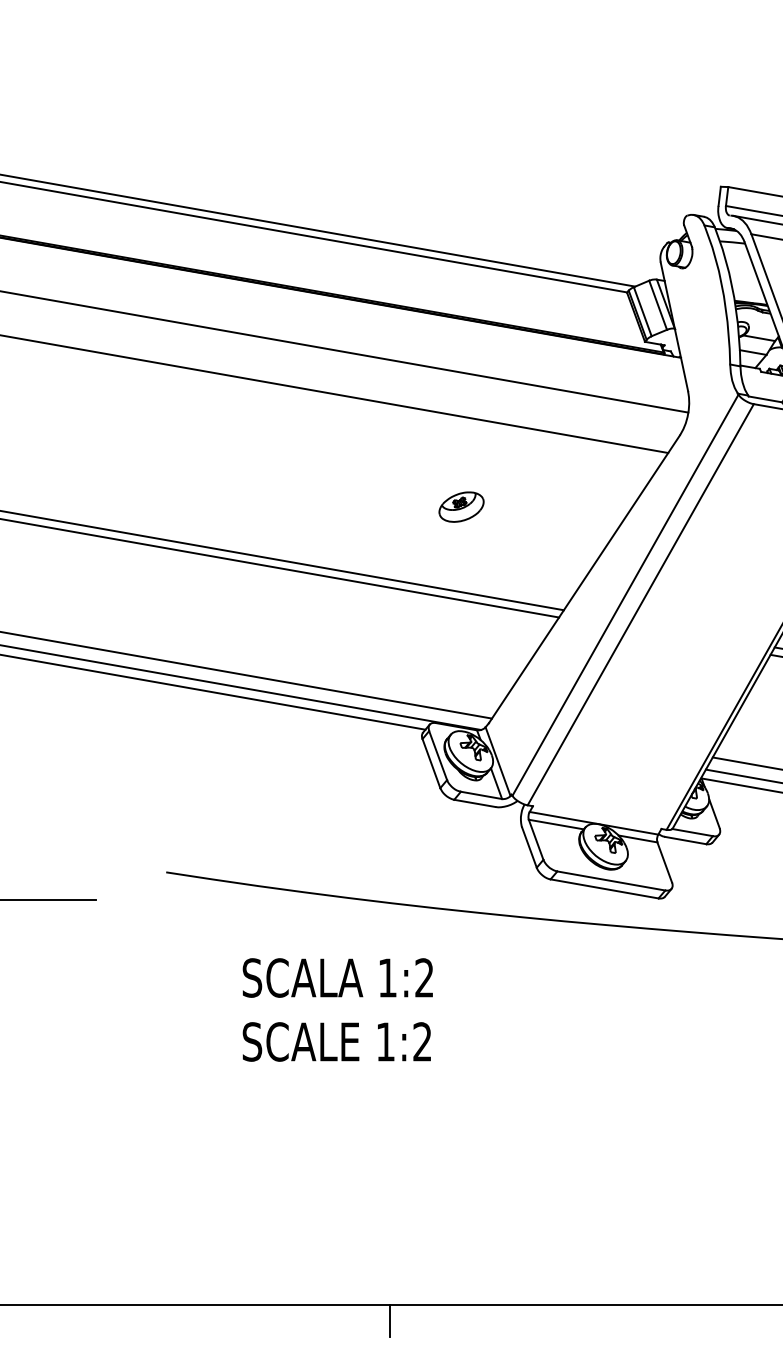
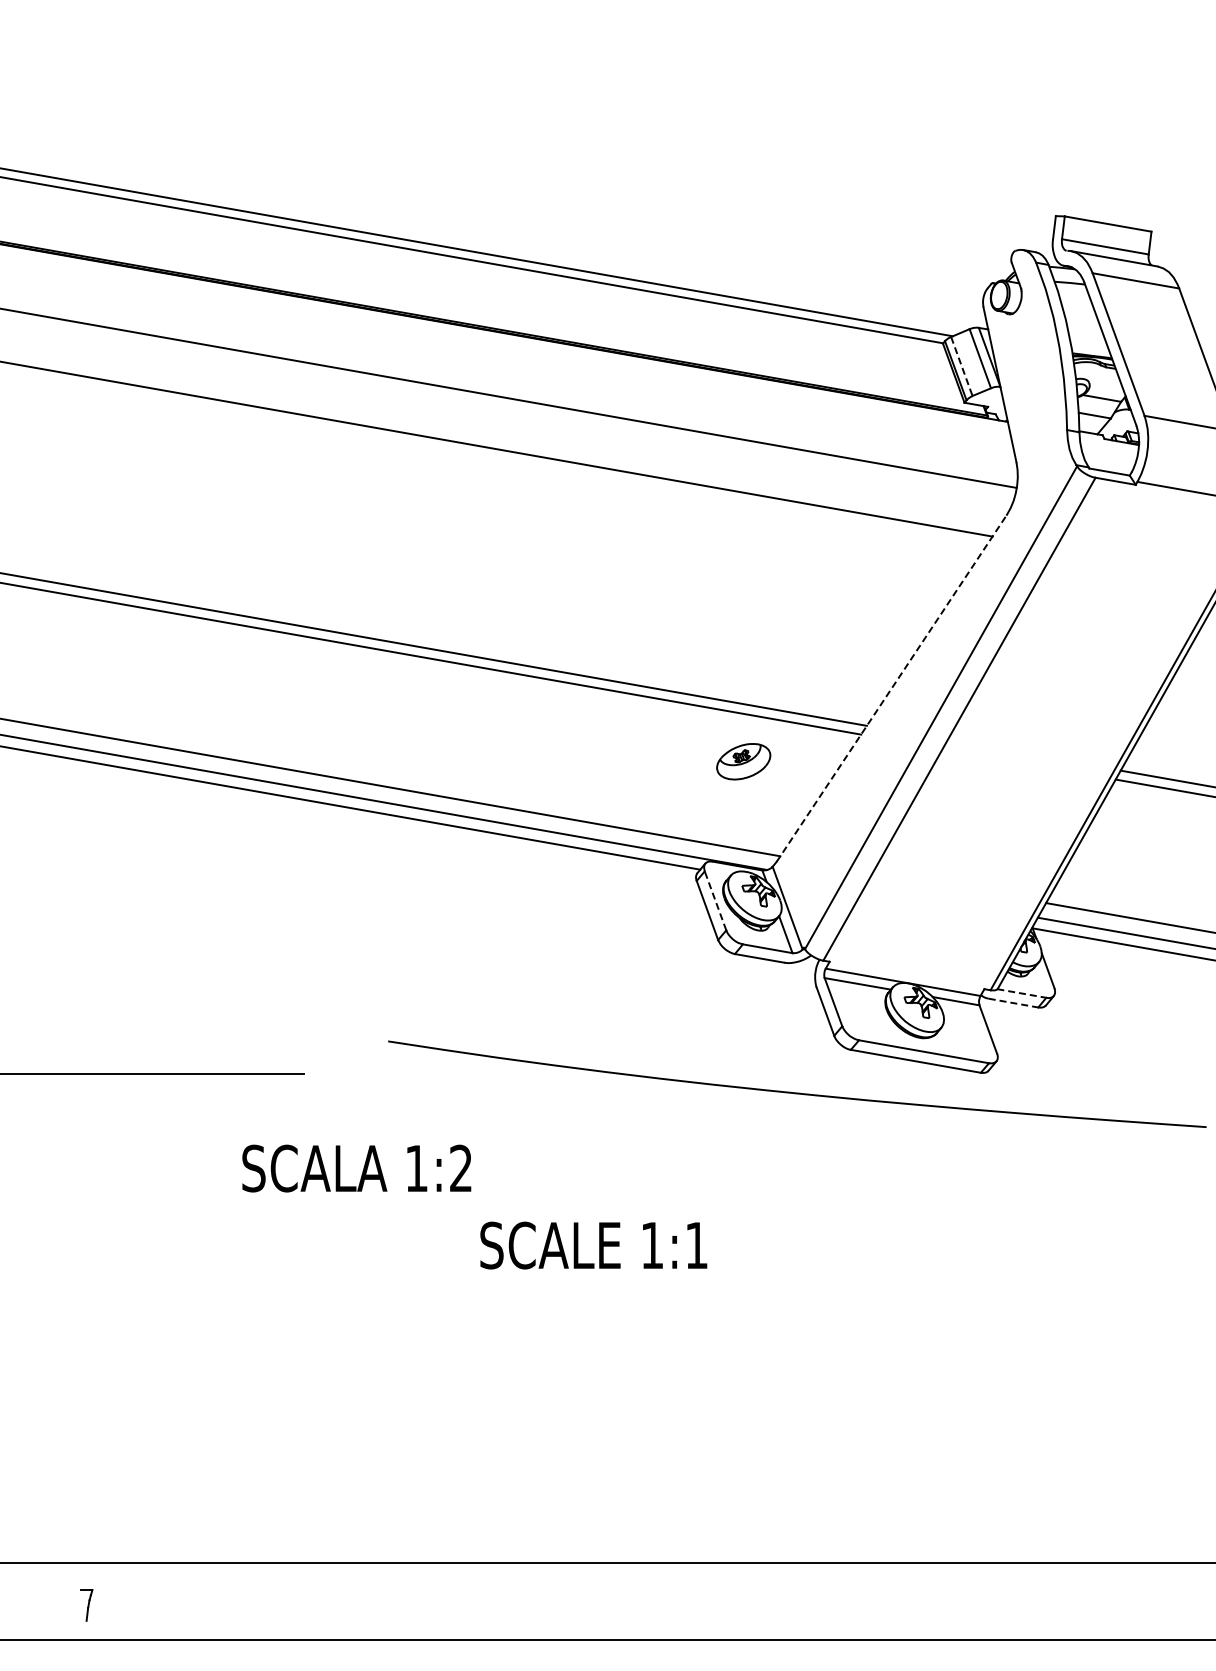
line: (643, 311) -> (962, 366), solid -> dashed
part: (461, 506) -> (743, 761), moved
line: (584, 579) -> (891, 688), solid -> dashed
line: (438, 755) -> (715, 900), solid -> dashed
line: (692, 832) -> (1021, 993), solid -> dashed
line: (686, 840) -> (1014, 1003), solid -> dashed
text: (337, 977) -> (356, 1168), moved
text: (422, 1041) -> (696, 1244), 1:2 -> 1:1
line: (389, 1321) -> (657, 1581), removed

